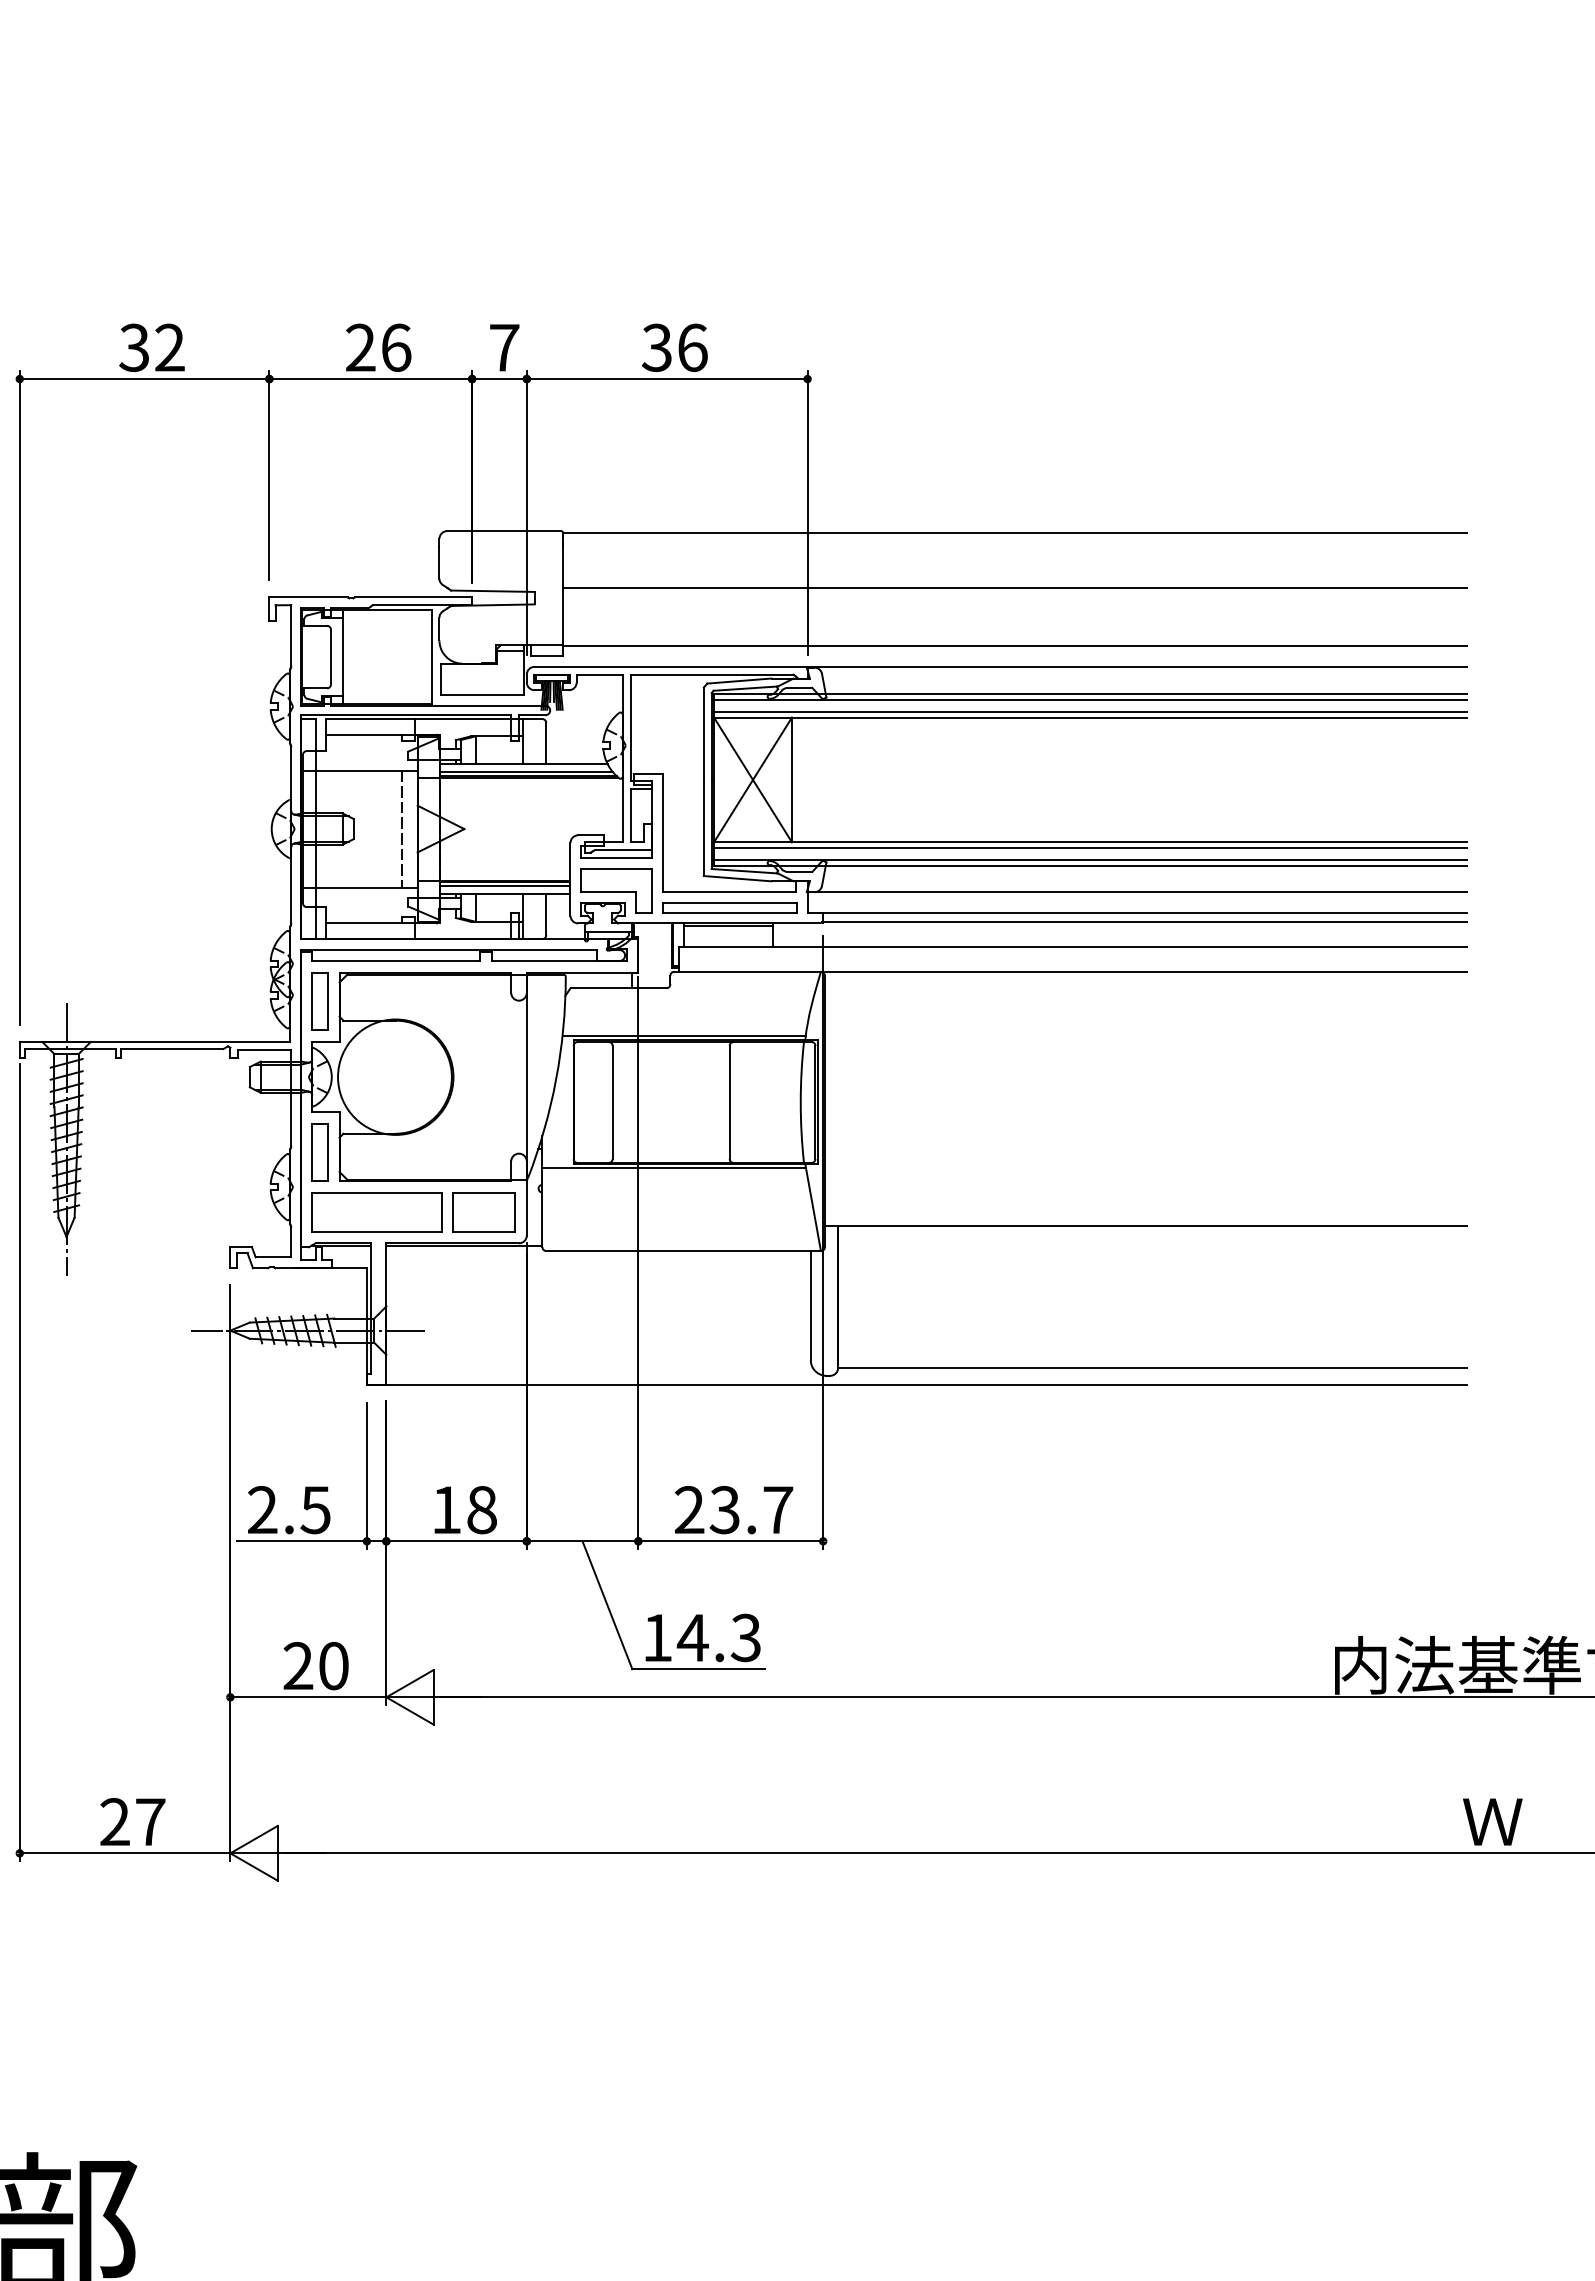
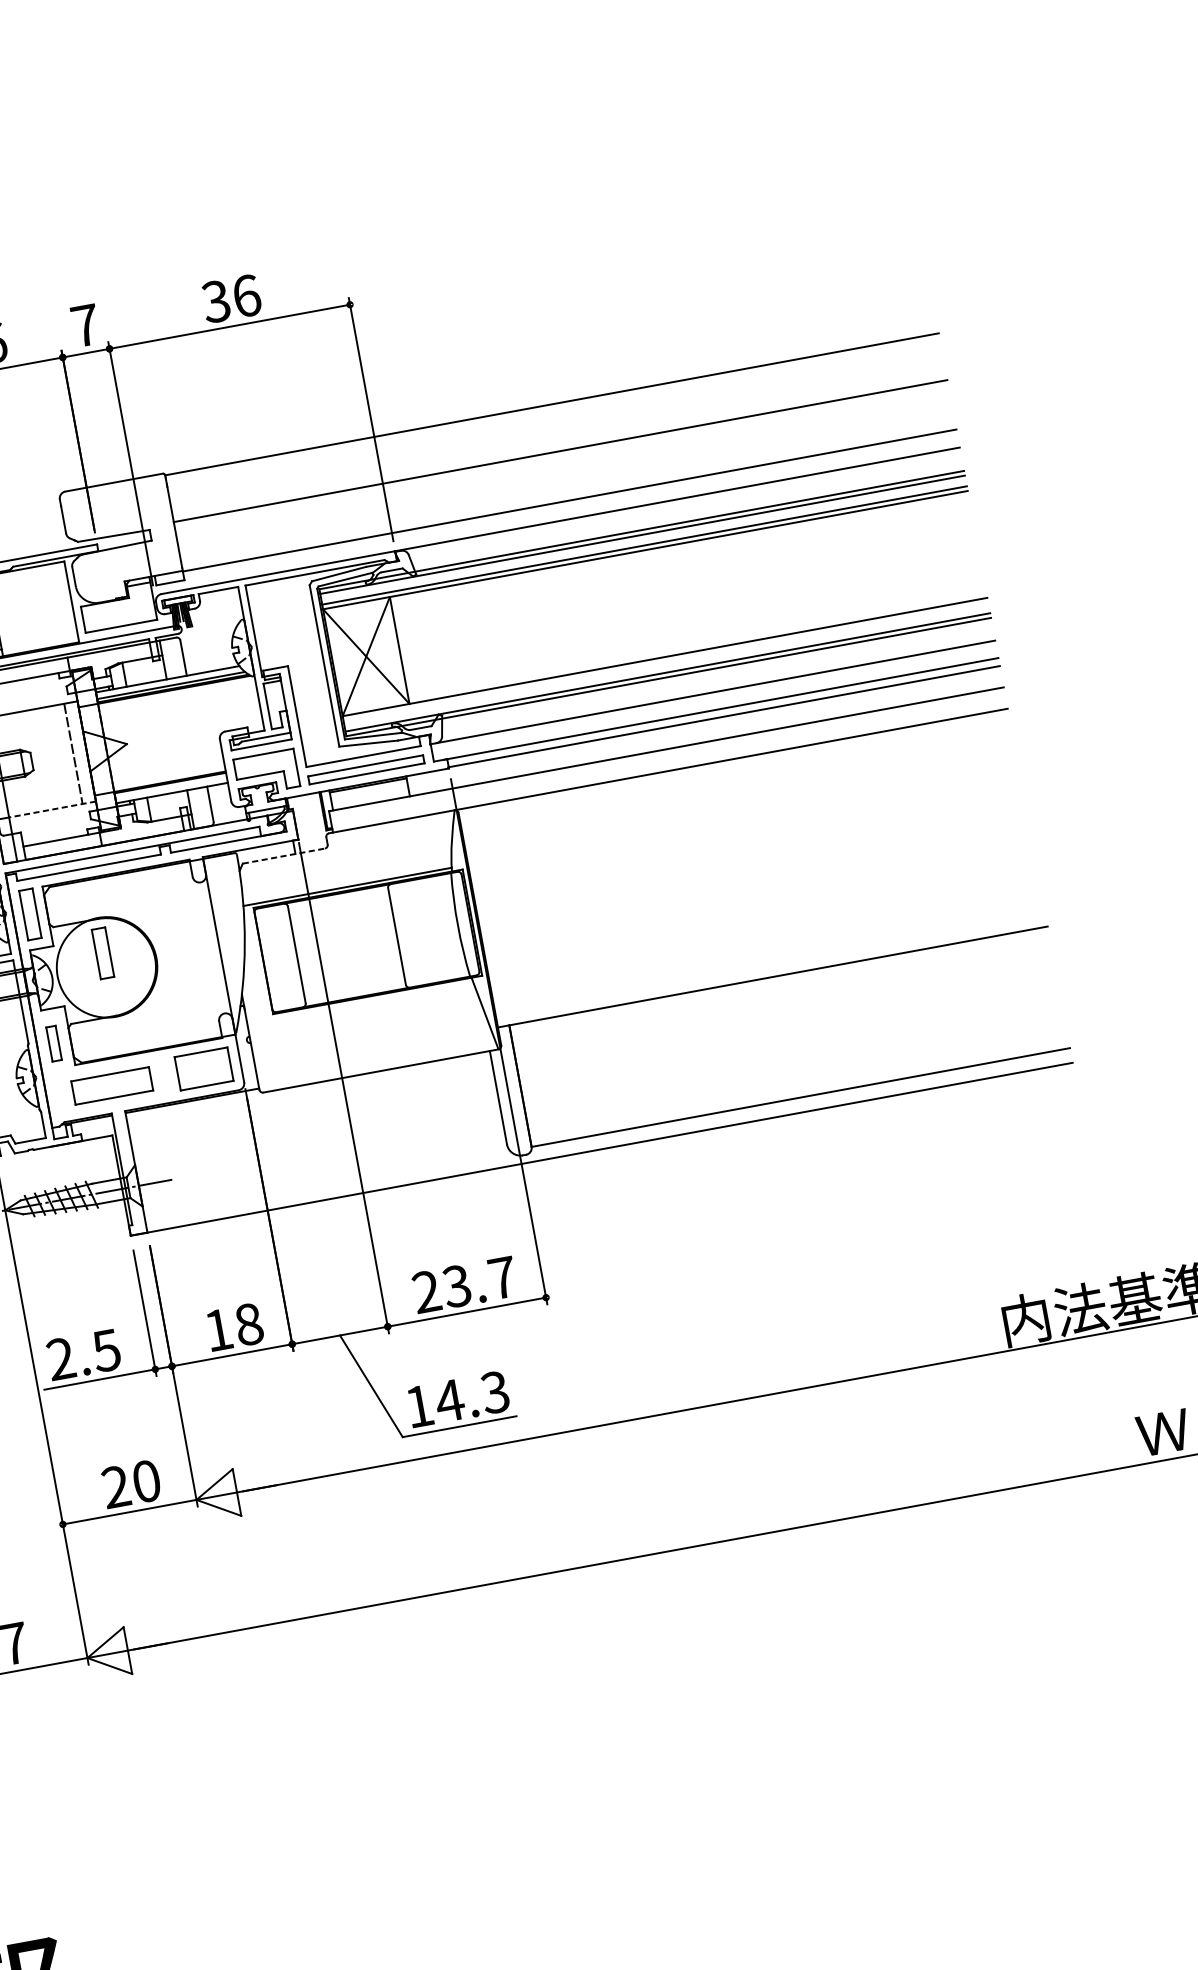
line: (1090, 847) -> (665, 661), removed
line: (505, 886) -> (171, 786), removed
line: (366, 887) -> (52, 809), solid -> dashed
line: (618, 988) -> (283, 856), solid -> dashed
part: (393, 1060) -> (102, 953), added
part: (319, 1152) -> (53, 1043), size x0.7
line: (673, 1168) -> (359, 1001), removed
part: (376, 1212) -> (111, 1086), size x0.7

